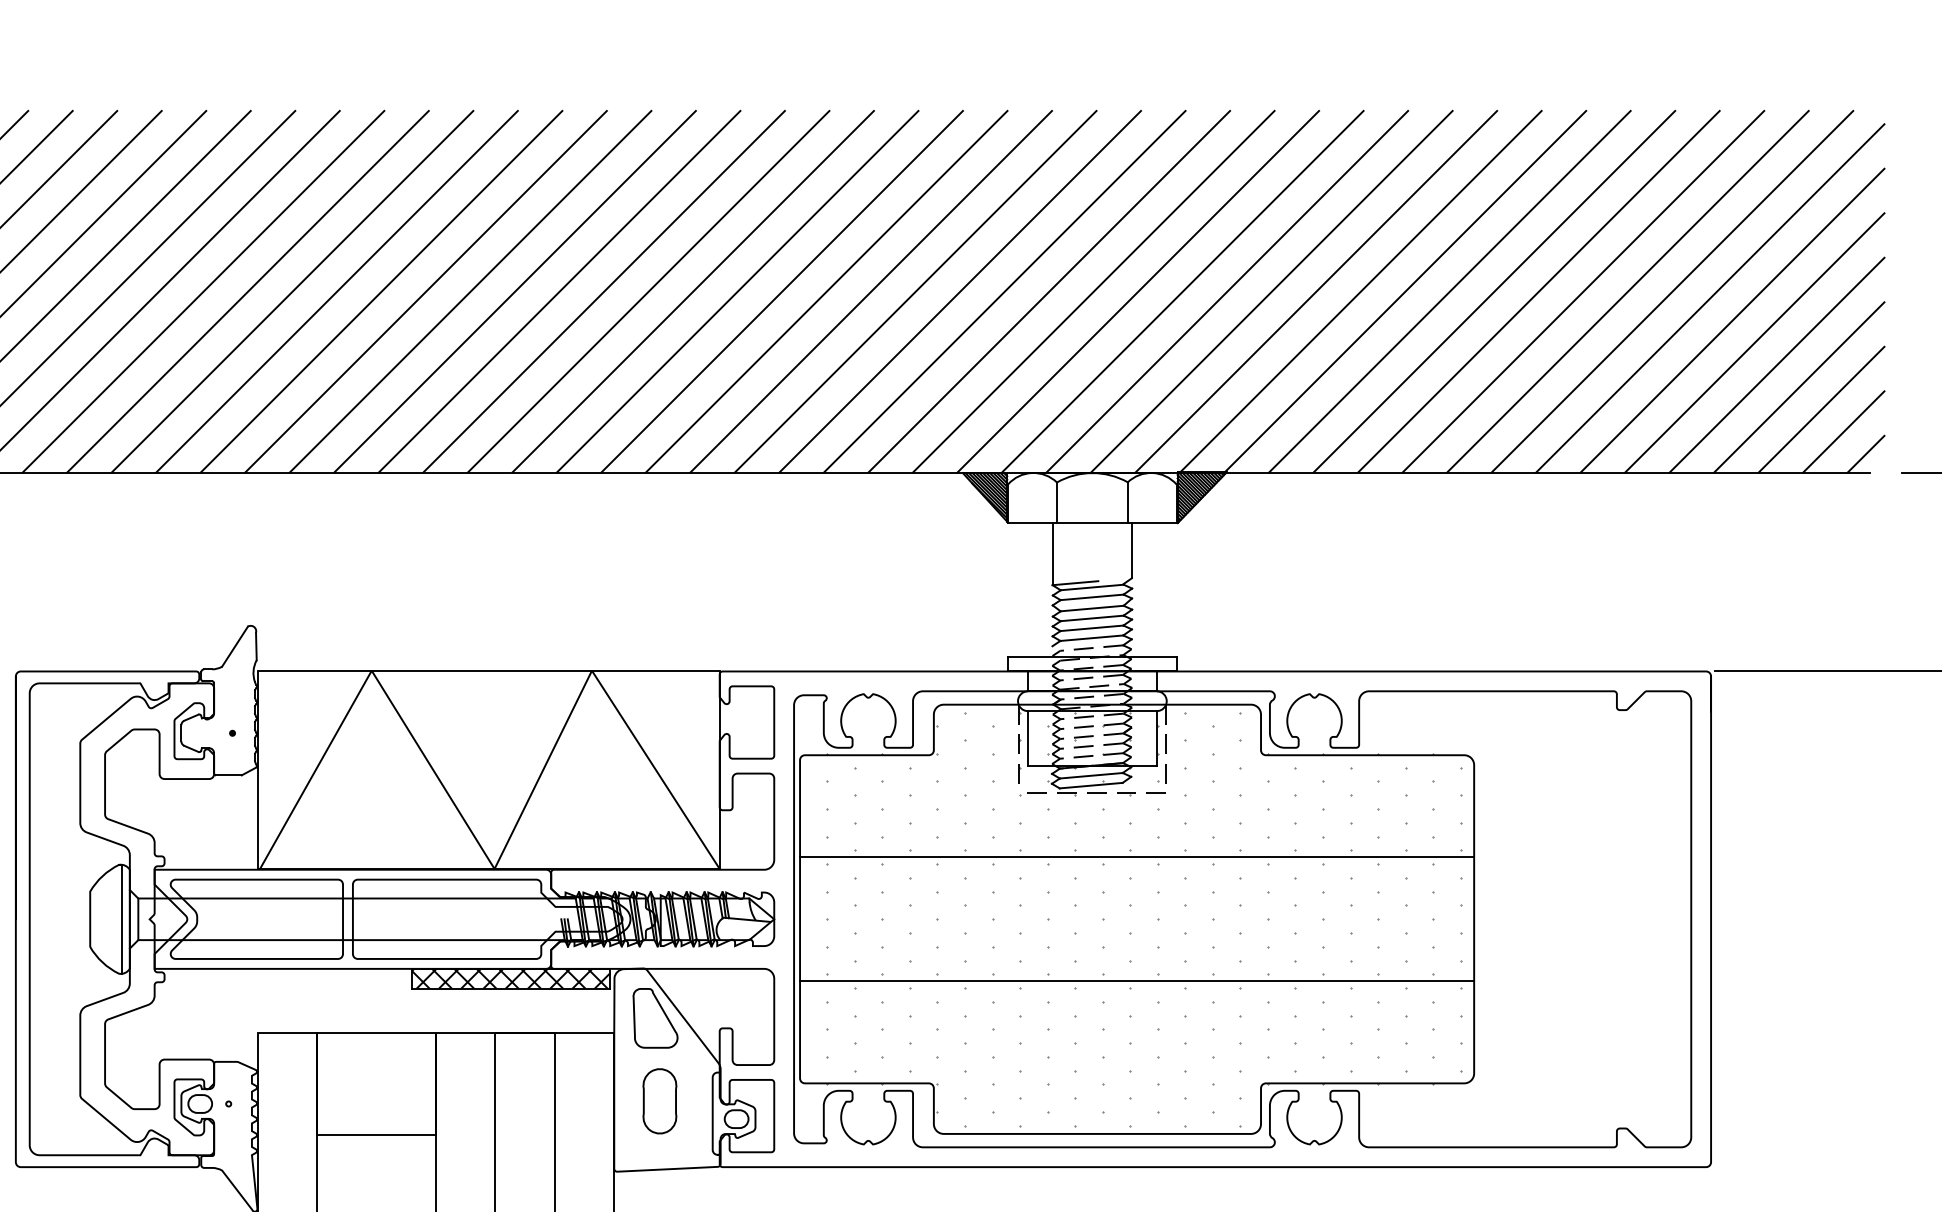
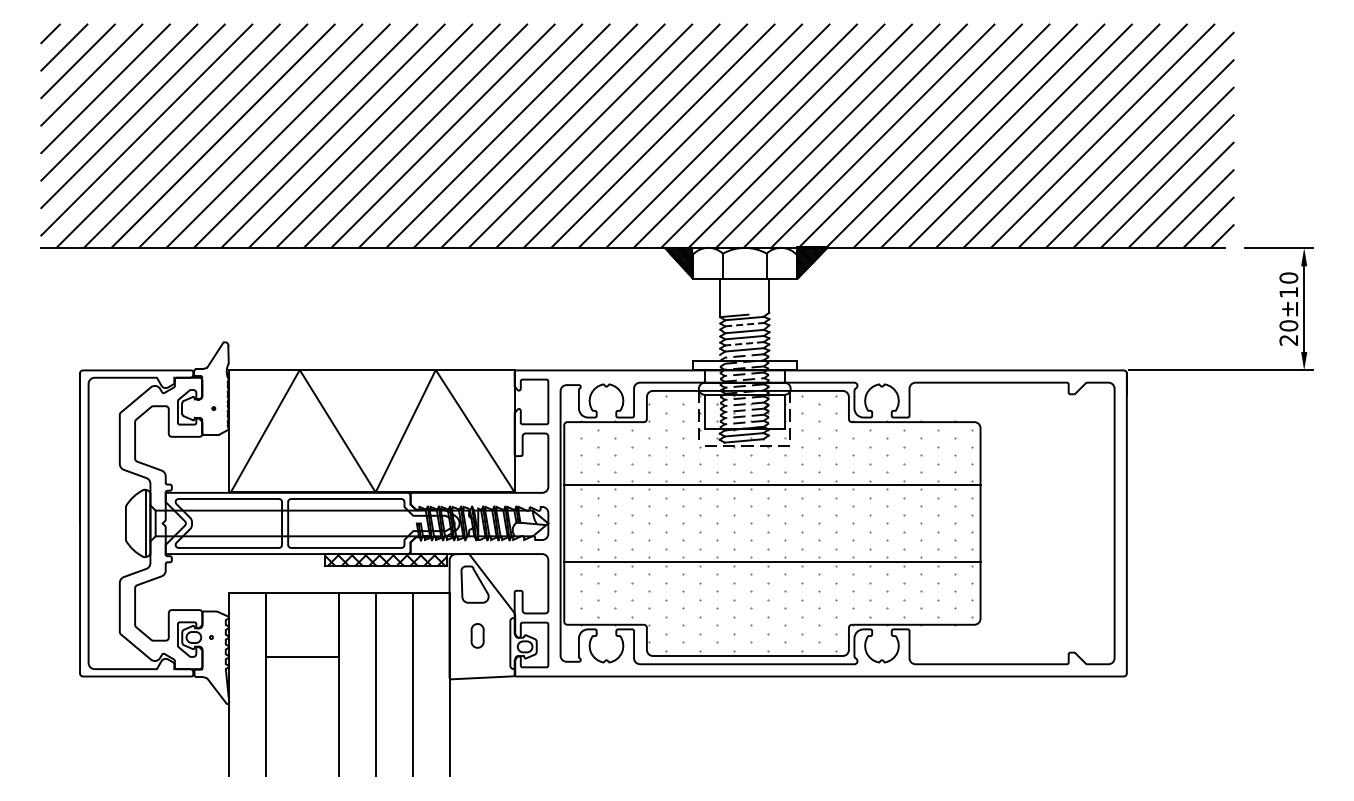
line: (1091, 597) -> (744, 324), solid -> dashed
line: (1091, 627) -> (744, 343), solid -> dashed
part: (659, 1100) -> (477, 635), size x0.6

